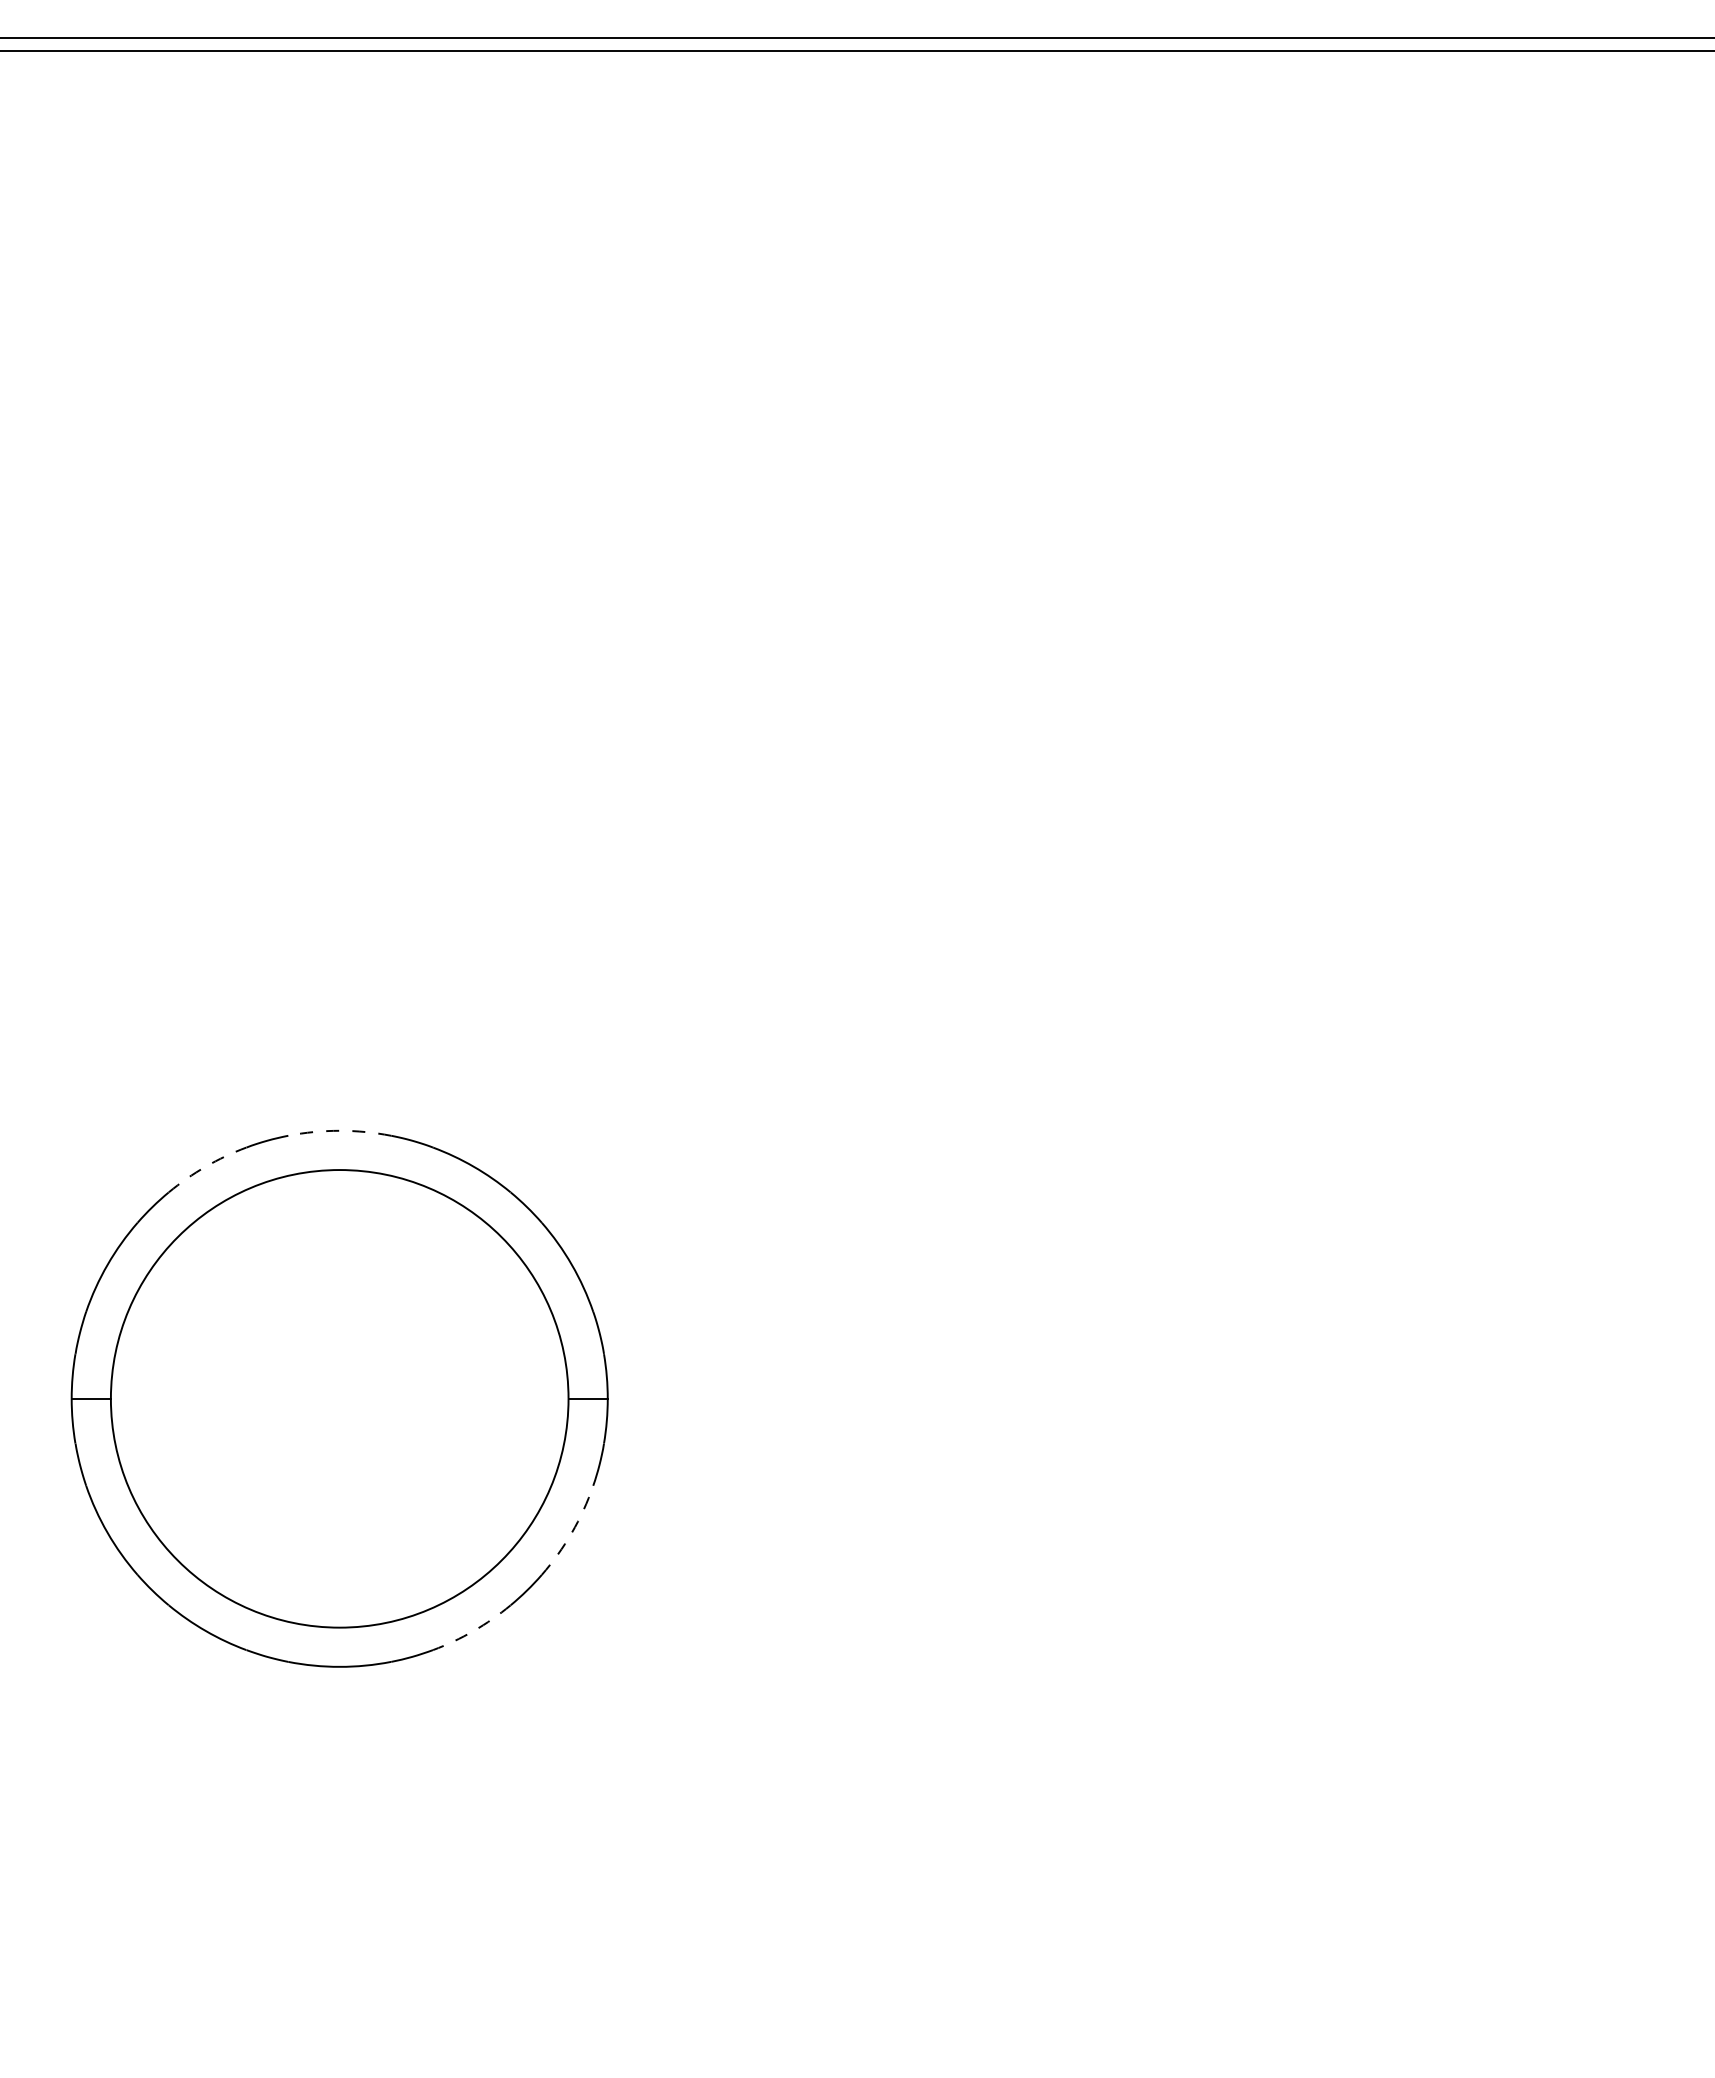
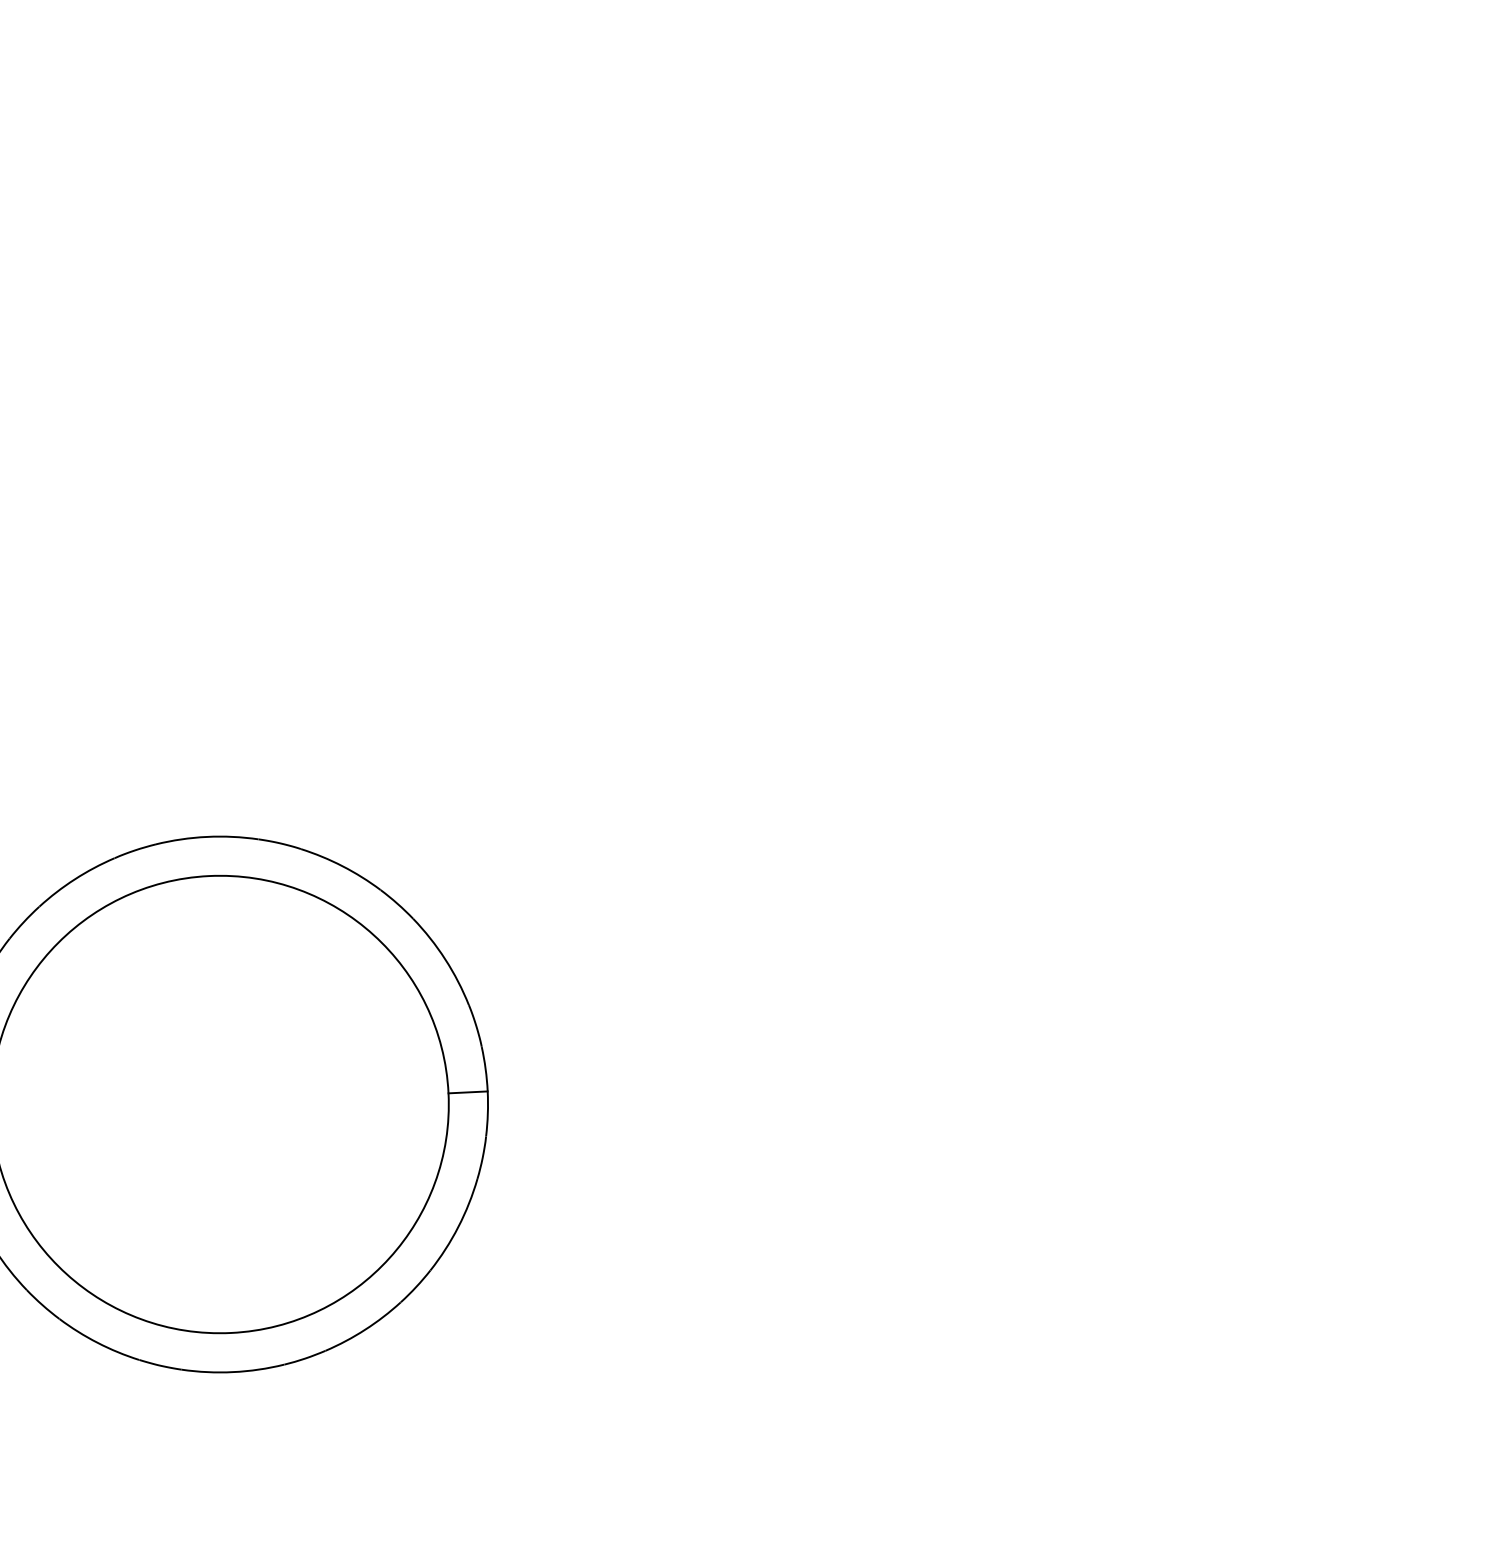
arc: (339, 1130) -> (206, 836), dashed -> solid
arc: (205, 1166) -> (74, 879), dashed -> solid
arc: (571, 1532) -> (458, 1226), dashed -> solid
arc: (473, 1630) -> (364, 1329), dashed -> solid

